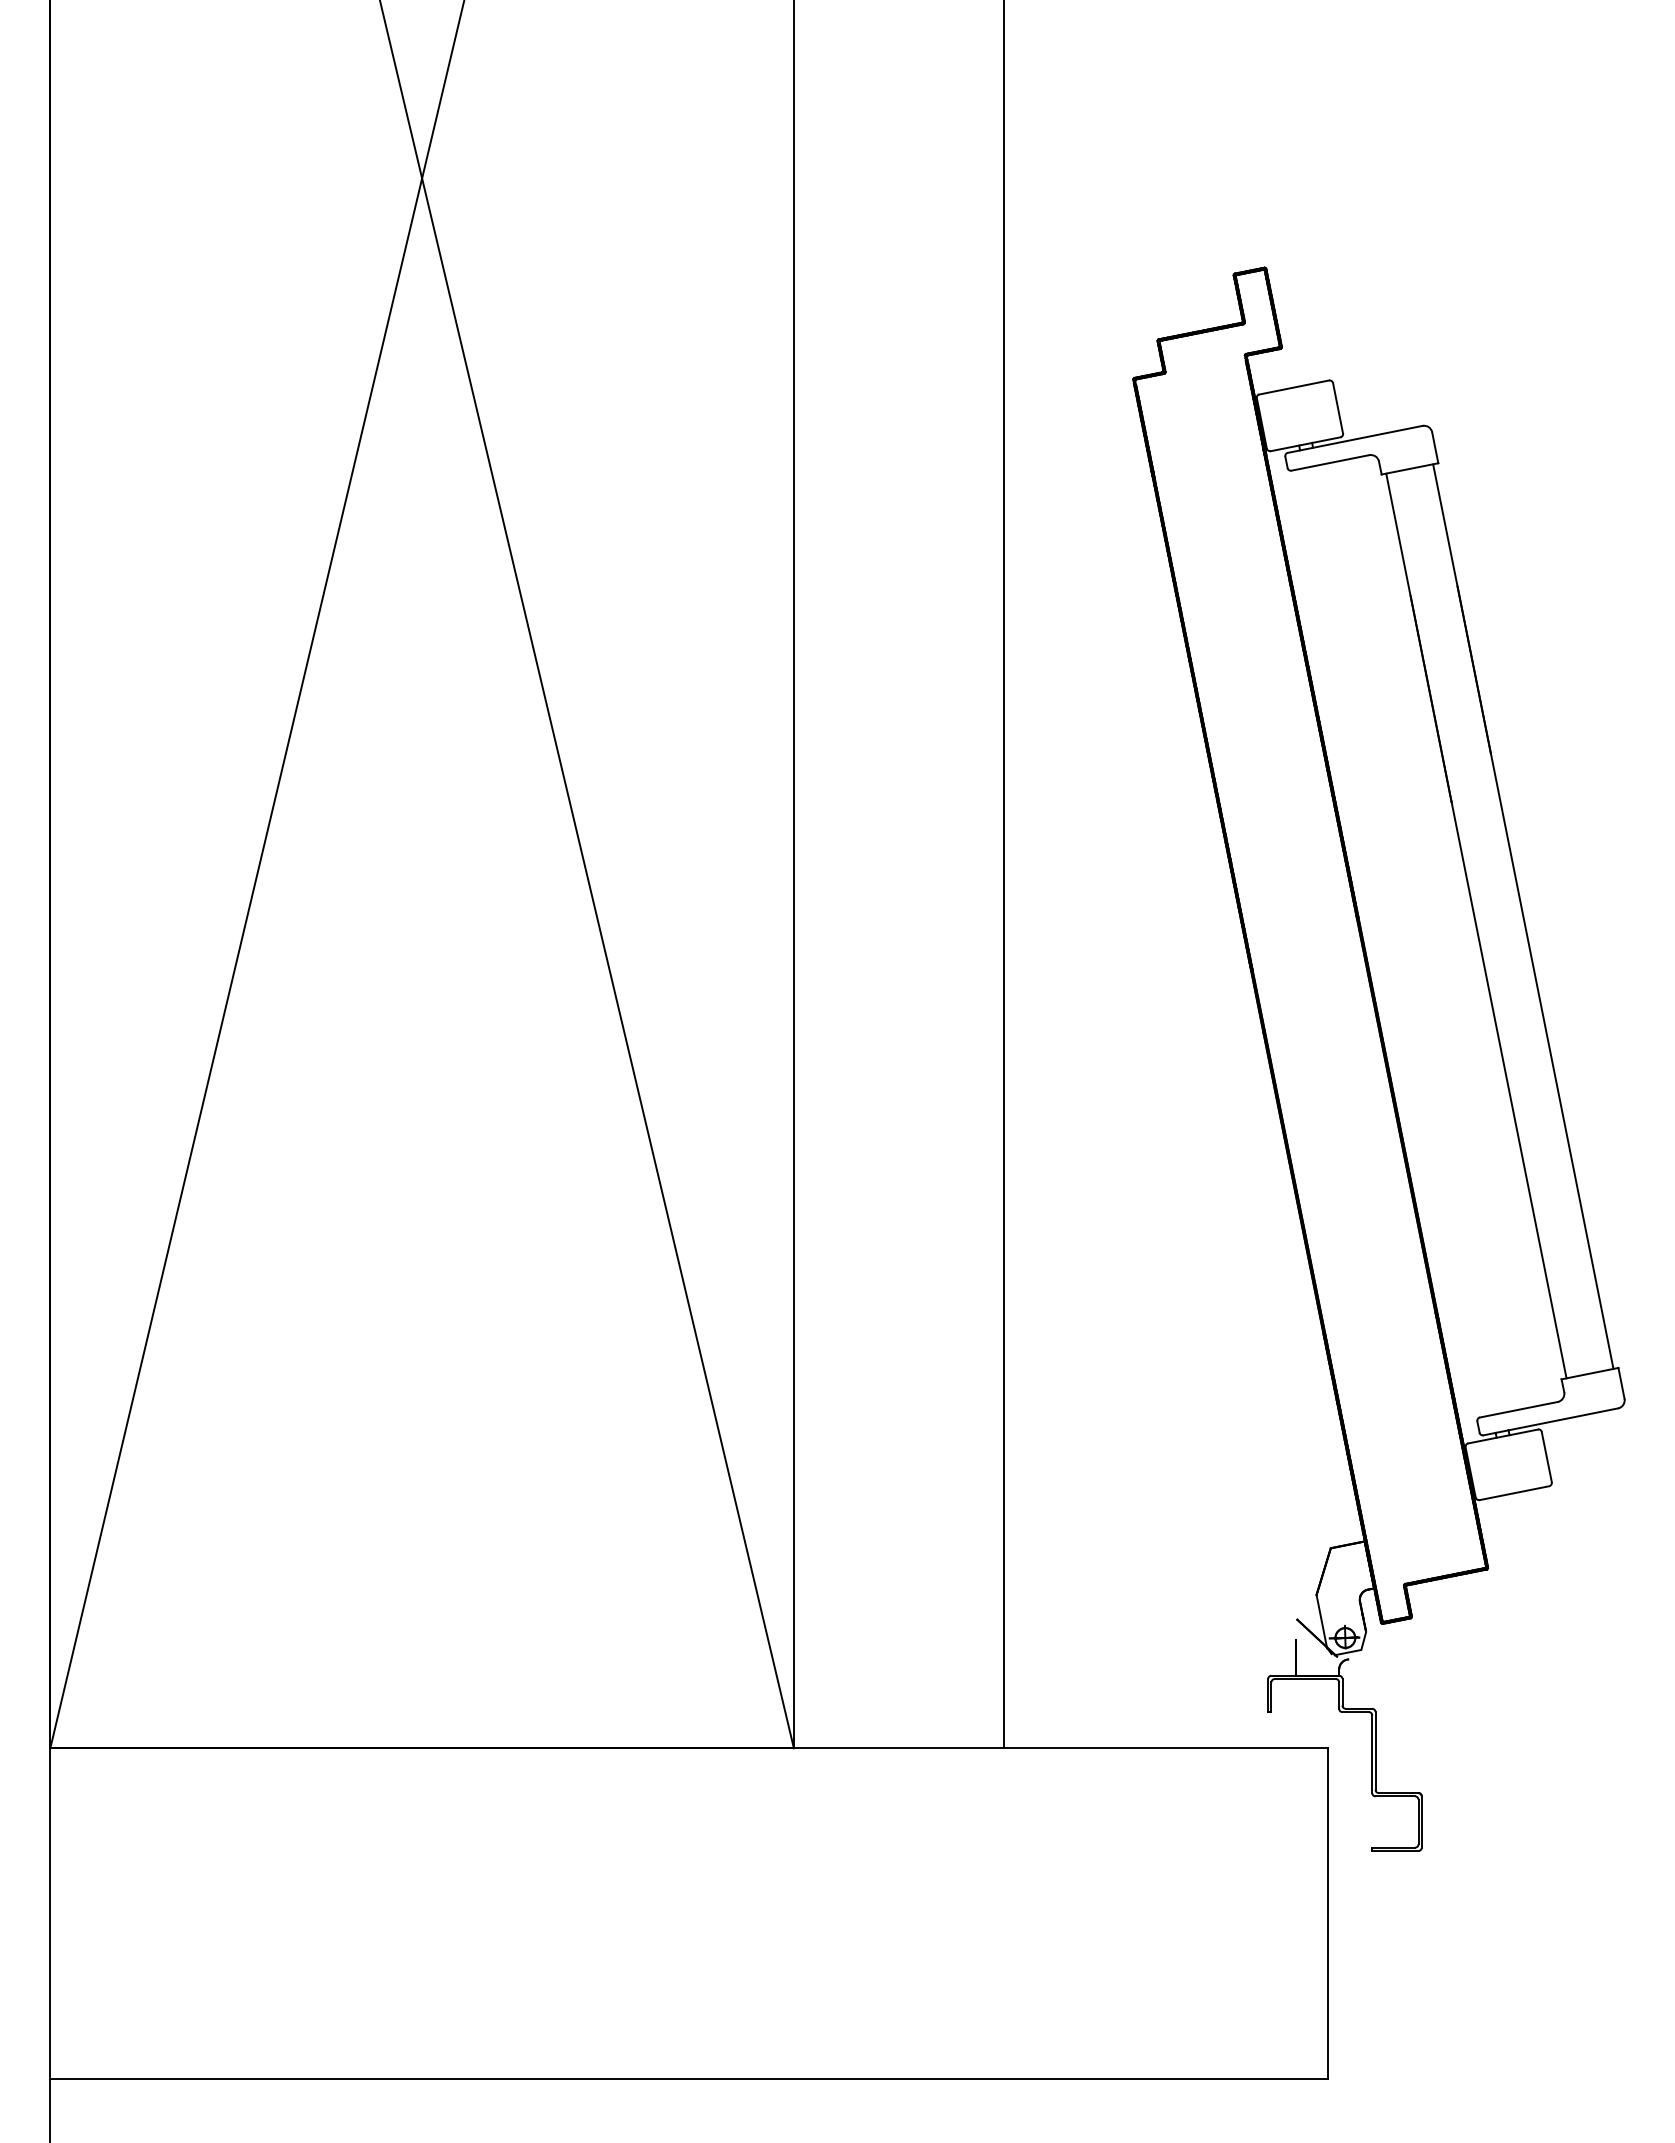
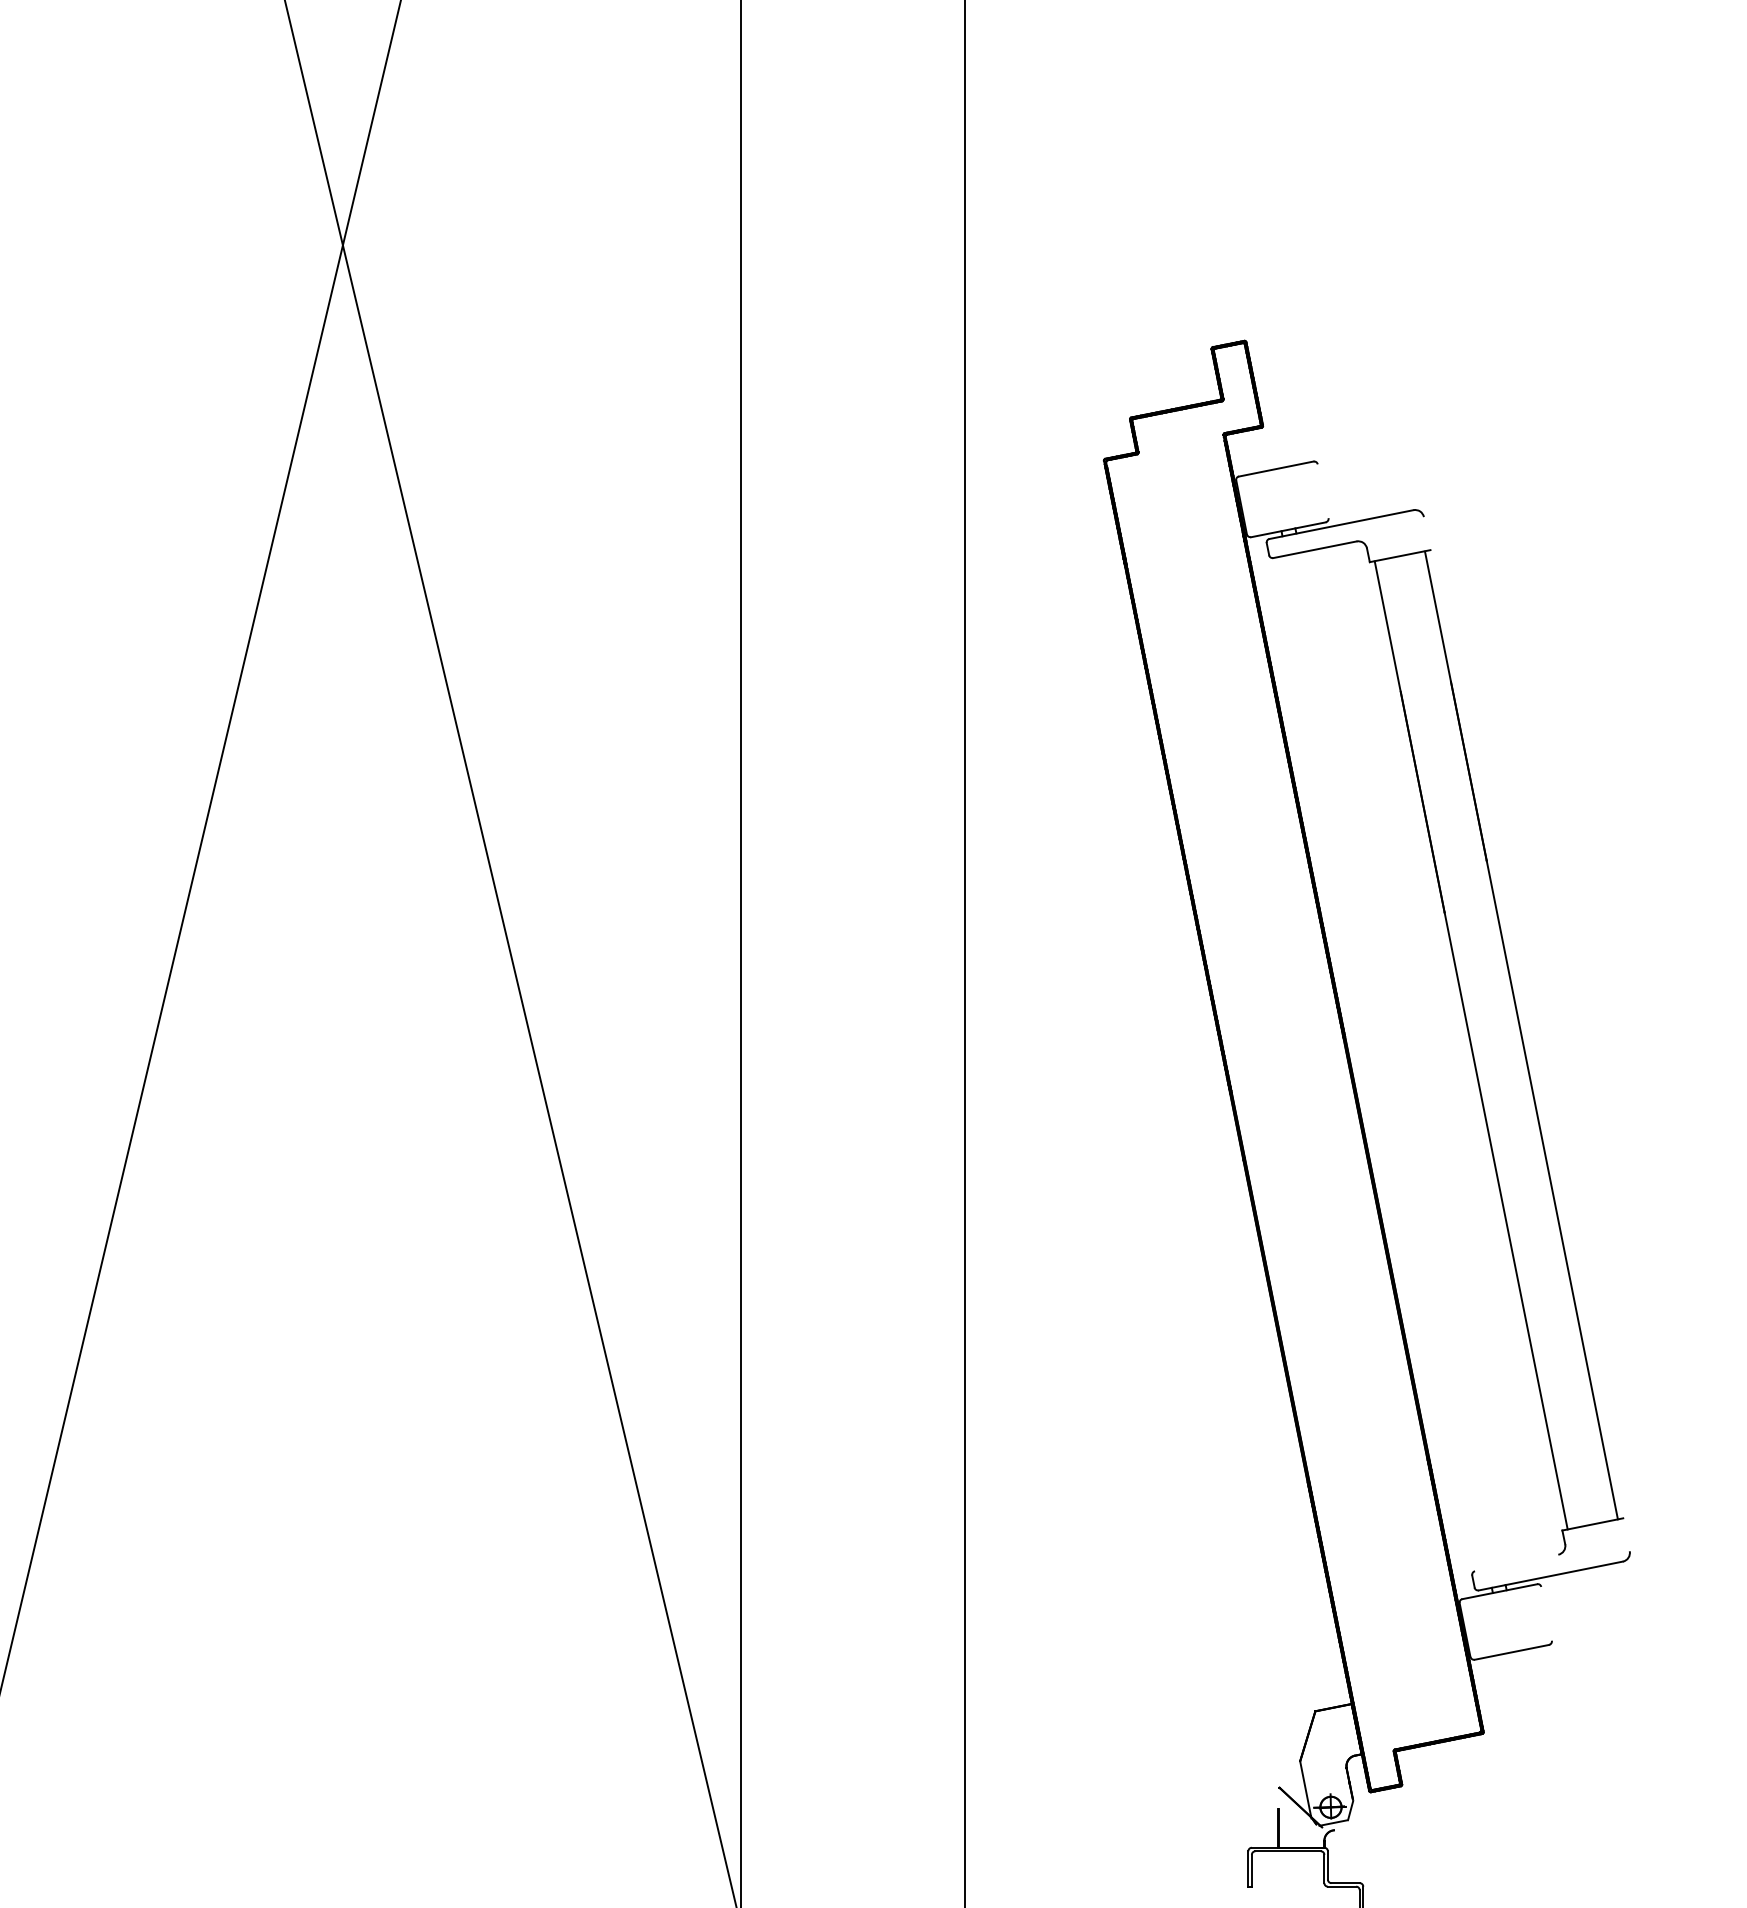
line: (1337, 408) -> (1322, 491), removed
line: (1435, 447) -> (1427, 533), removed
line: (1621, 1382) -> (1626, 1533), removed
line: (1518, 1409) -> (1516, 1562), removed
line: (1546, 1457) -> (1546, 1614), removed

